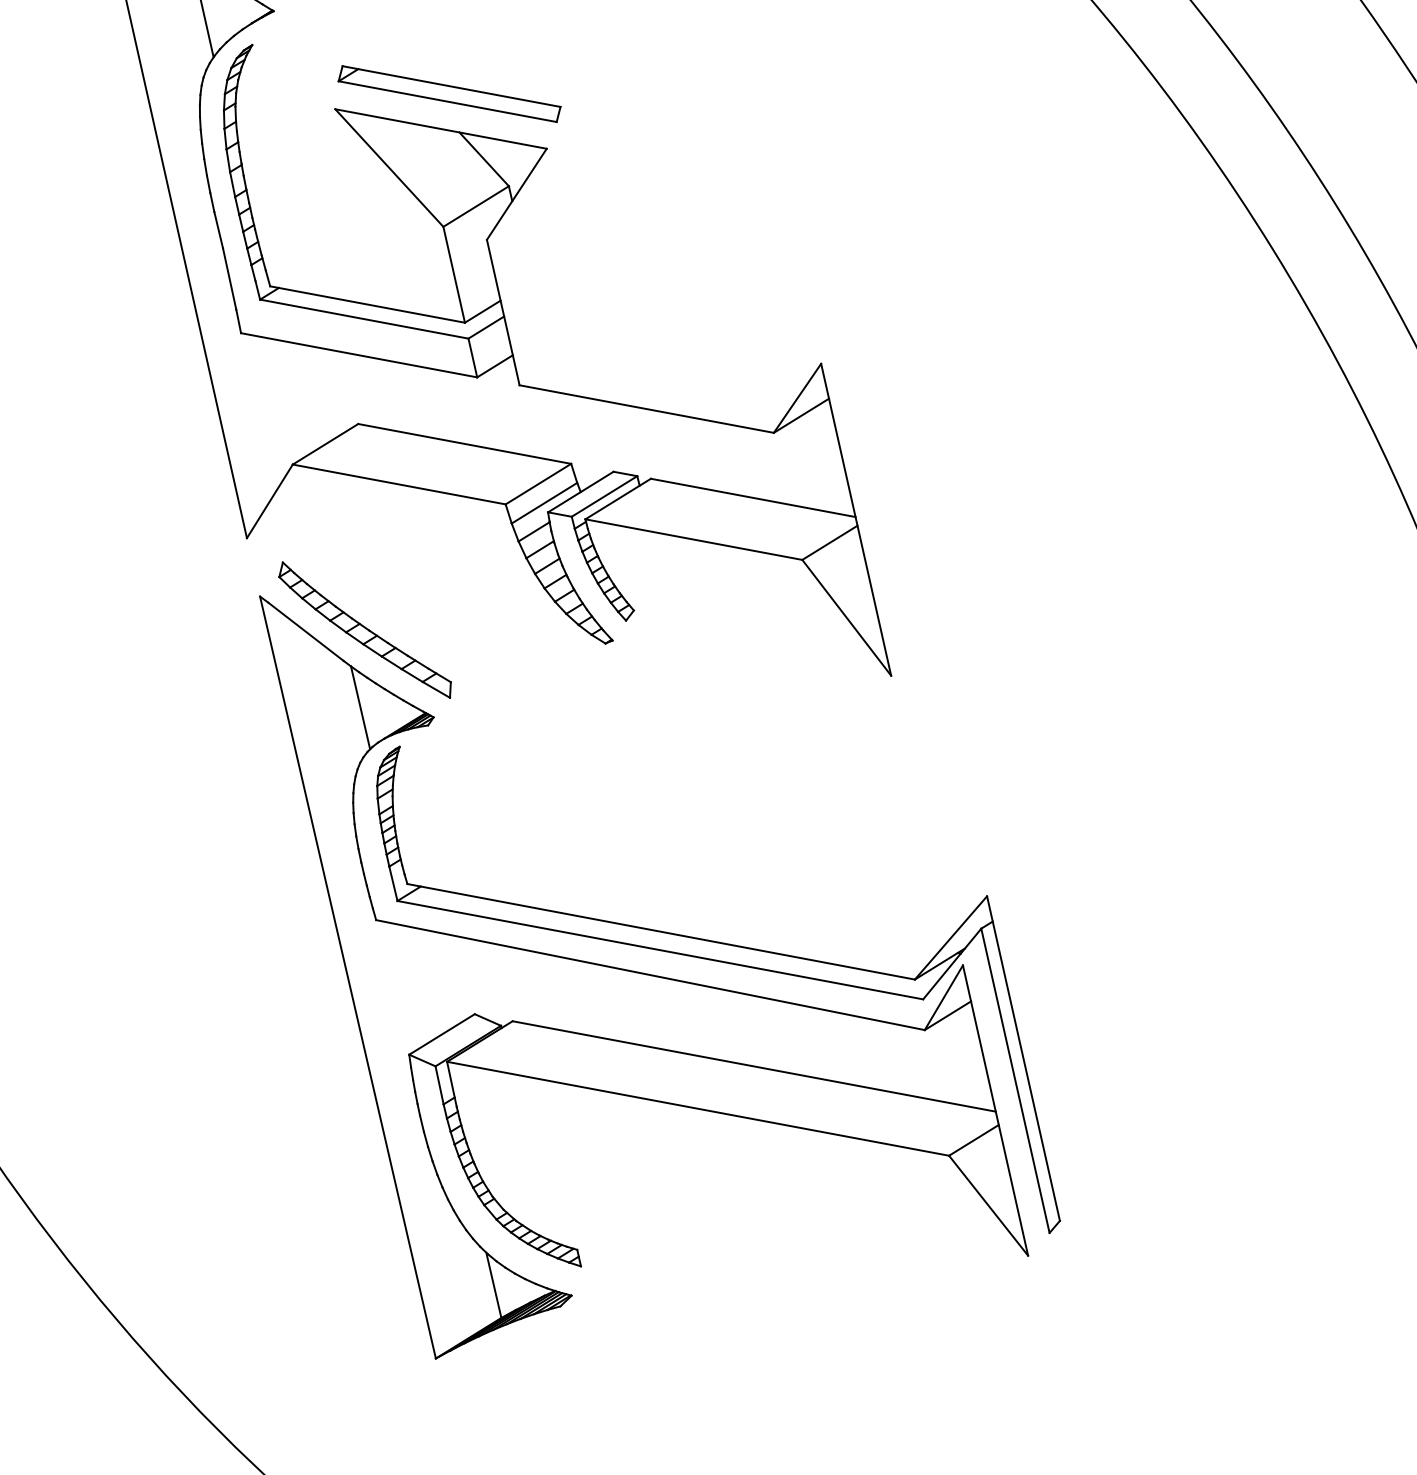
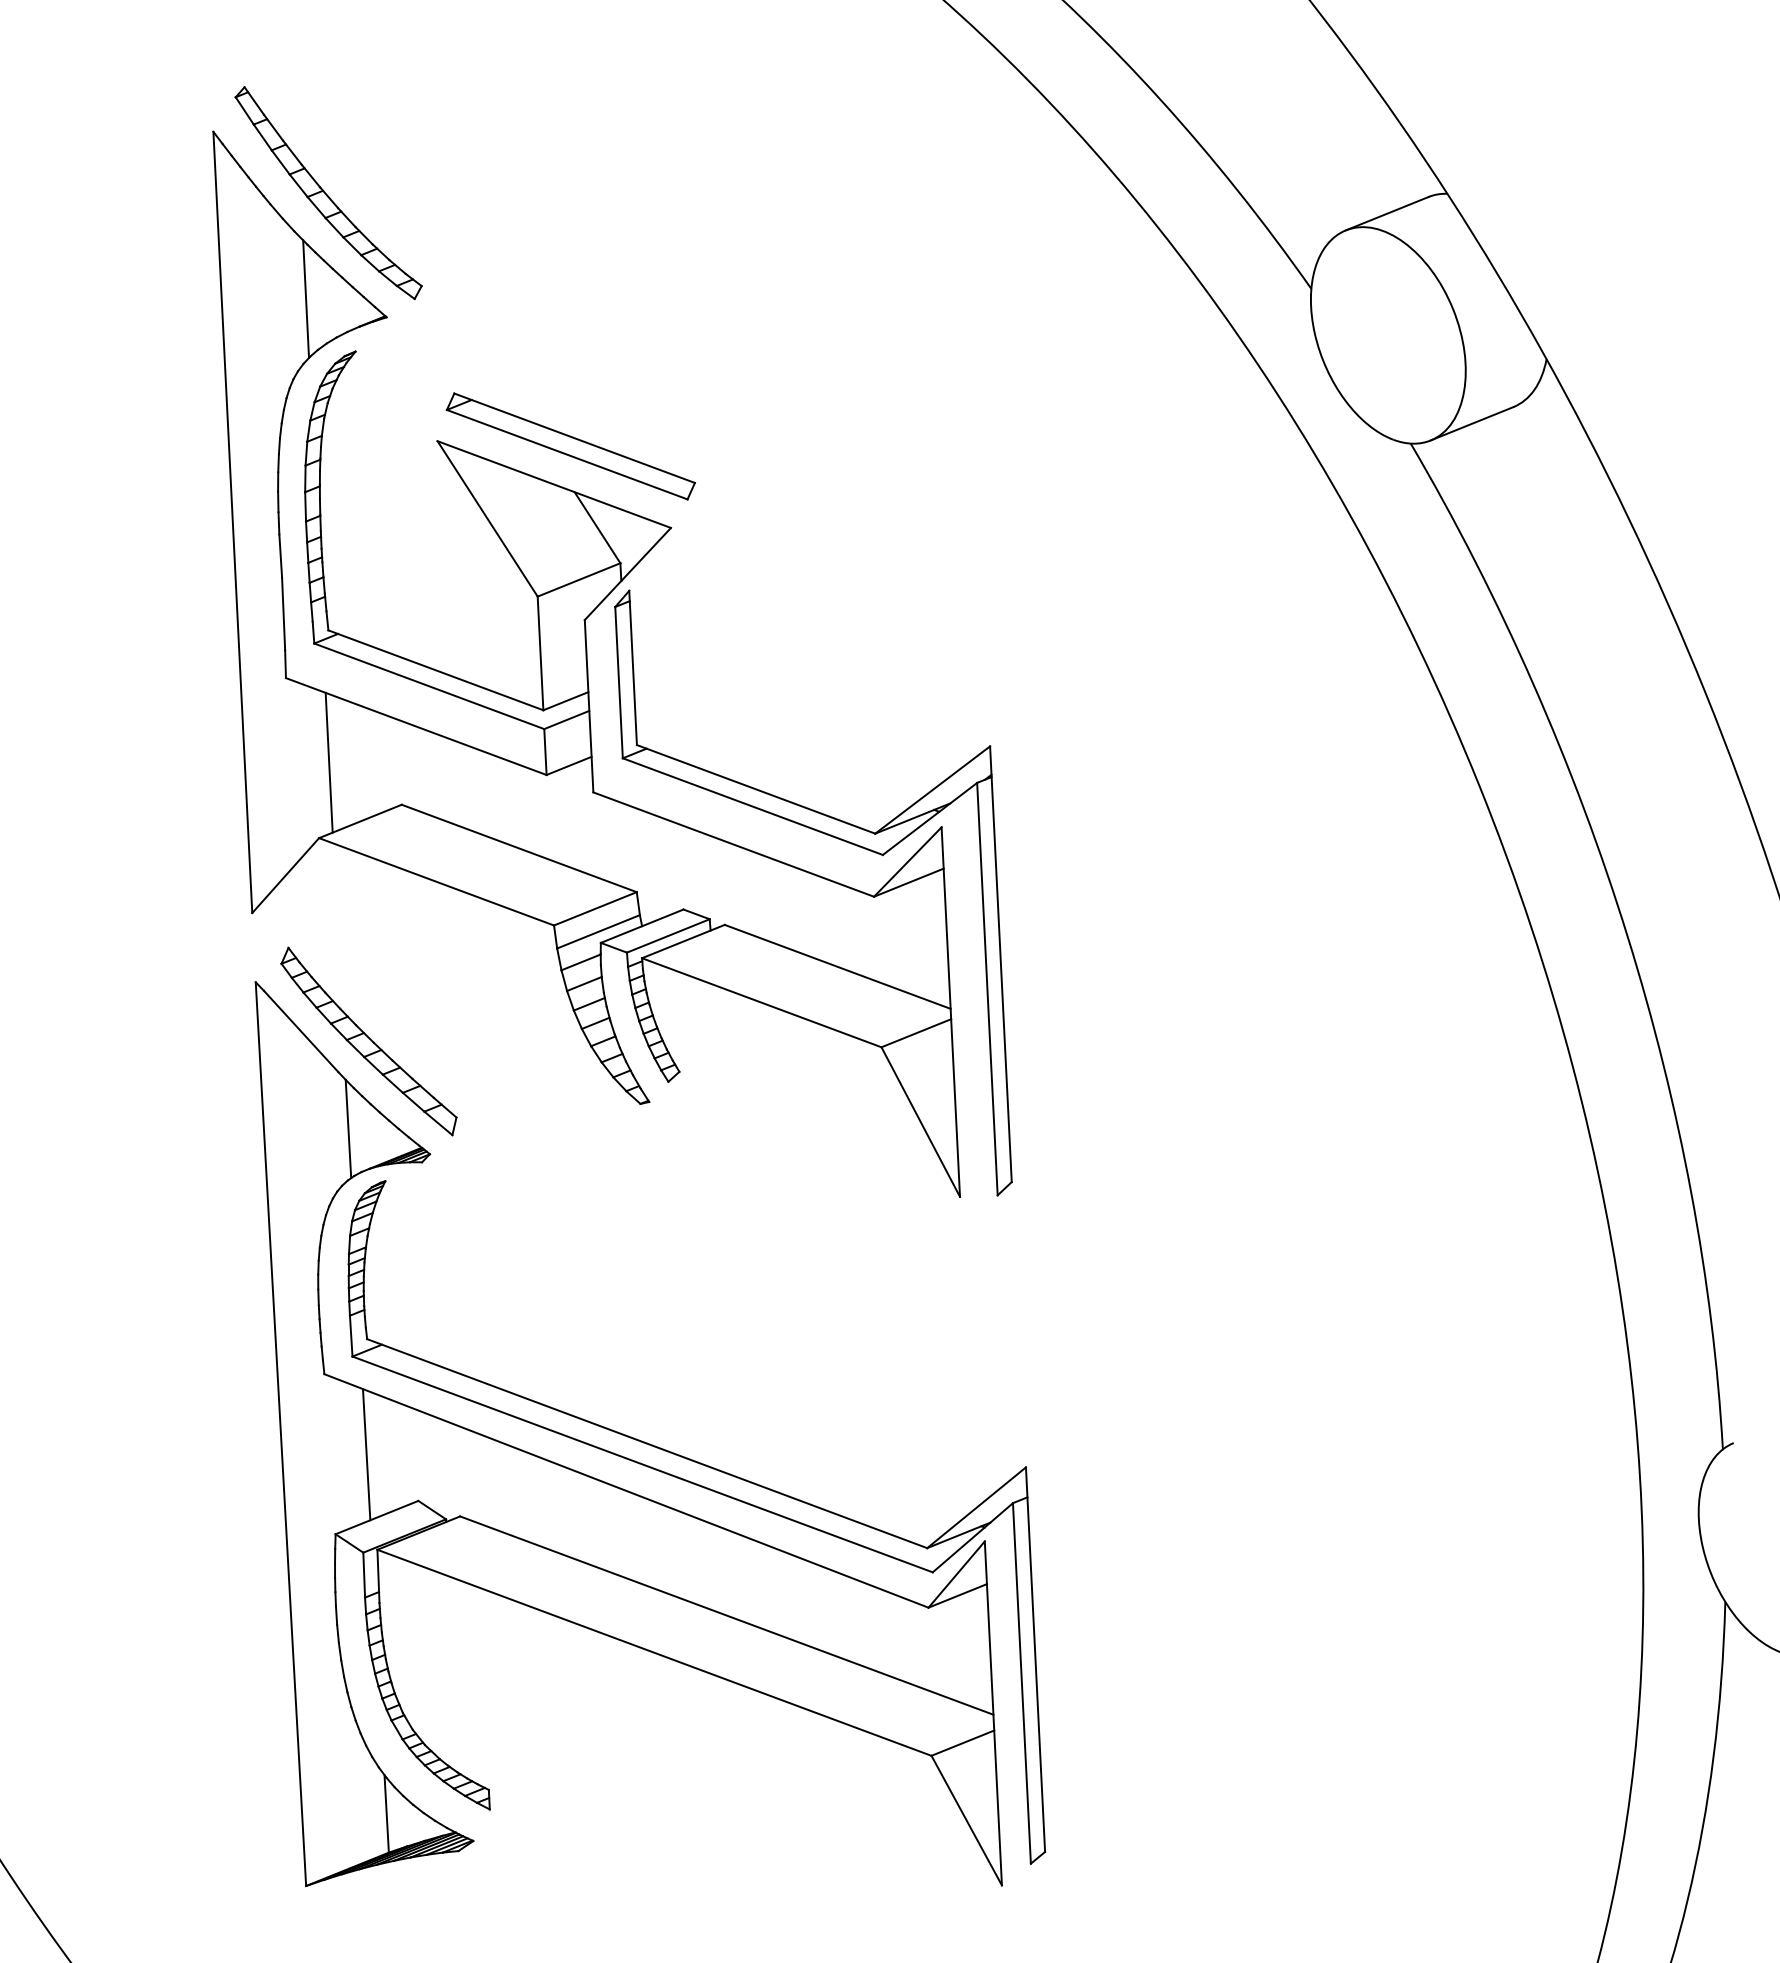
part: (734, 389) -> (837, 839), added
line: (289, 398) -> (328, 762), added
line: (423, 982) -> (366, 1454), added

